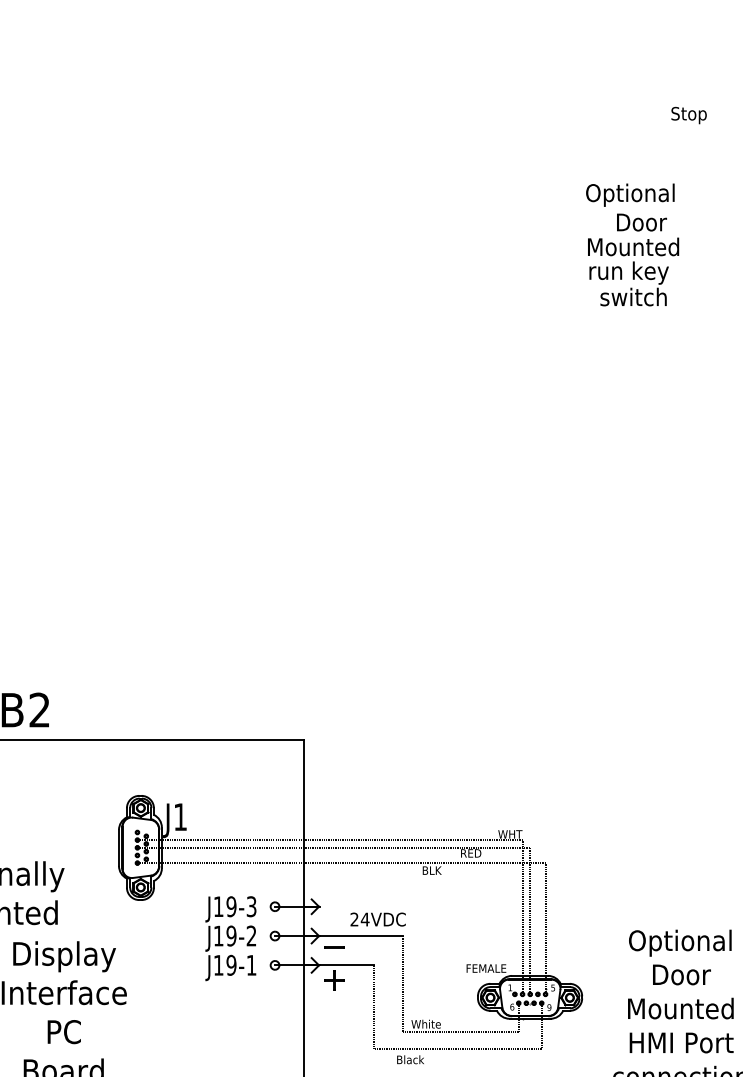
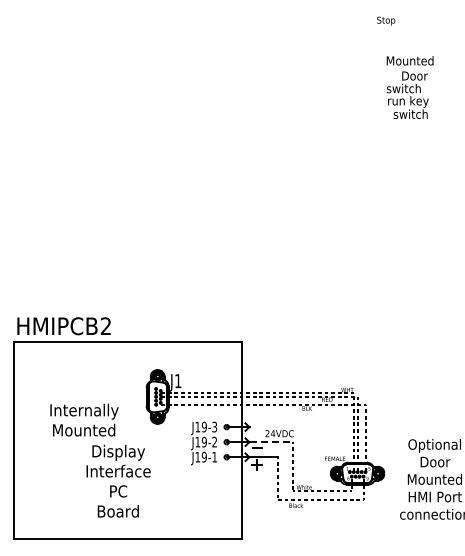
text: (689, 114) -> (386, 20), moved
text: (631, 194) -> (409, 61), Optional -> Mounted
text: (633, 246) -> (410, 88), Mounted -> switch
line: (362, 936) -> (271, 442), solid -> dashed

